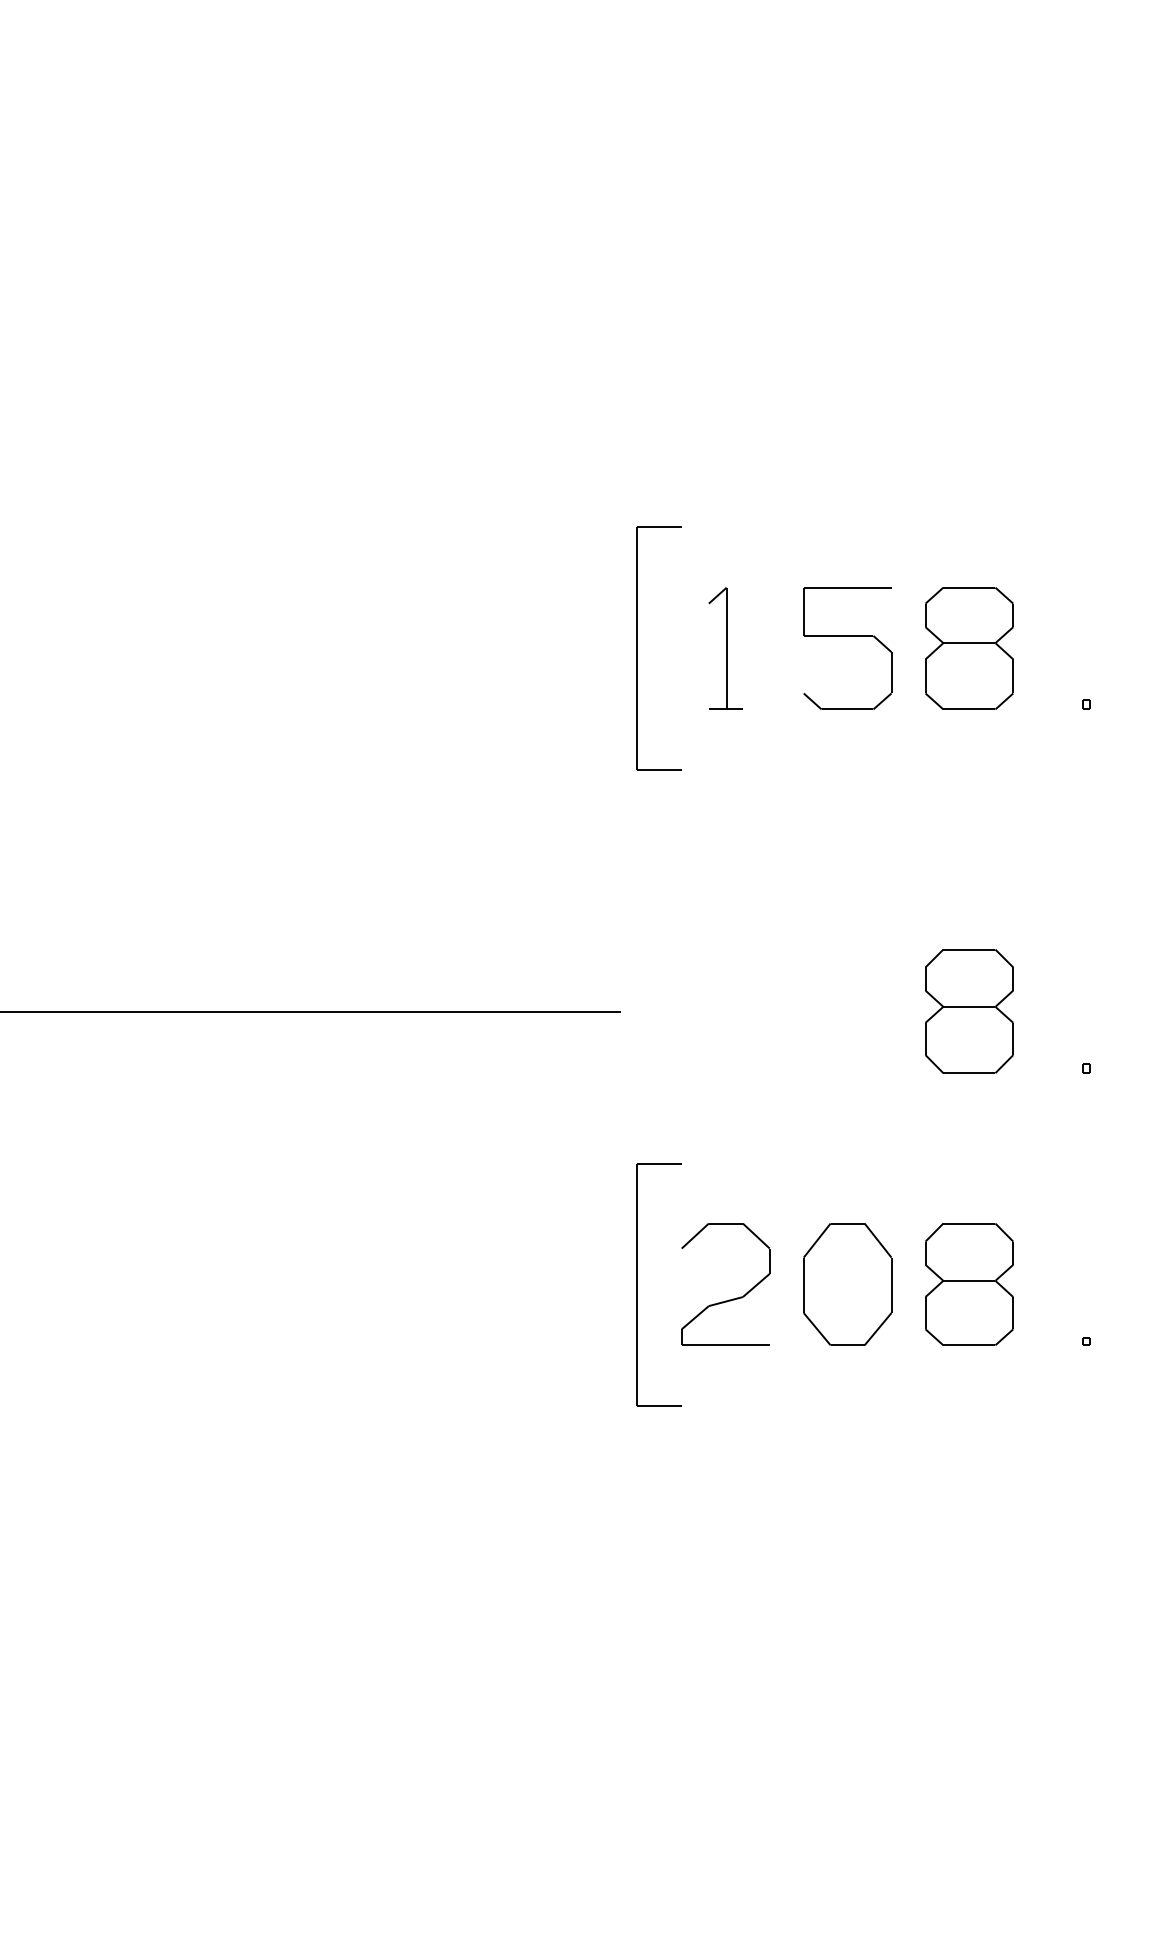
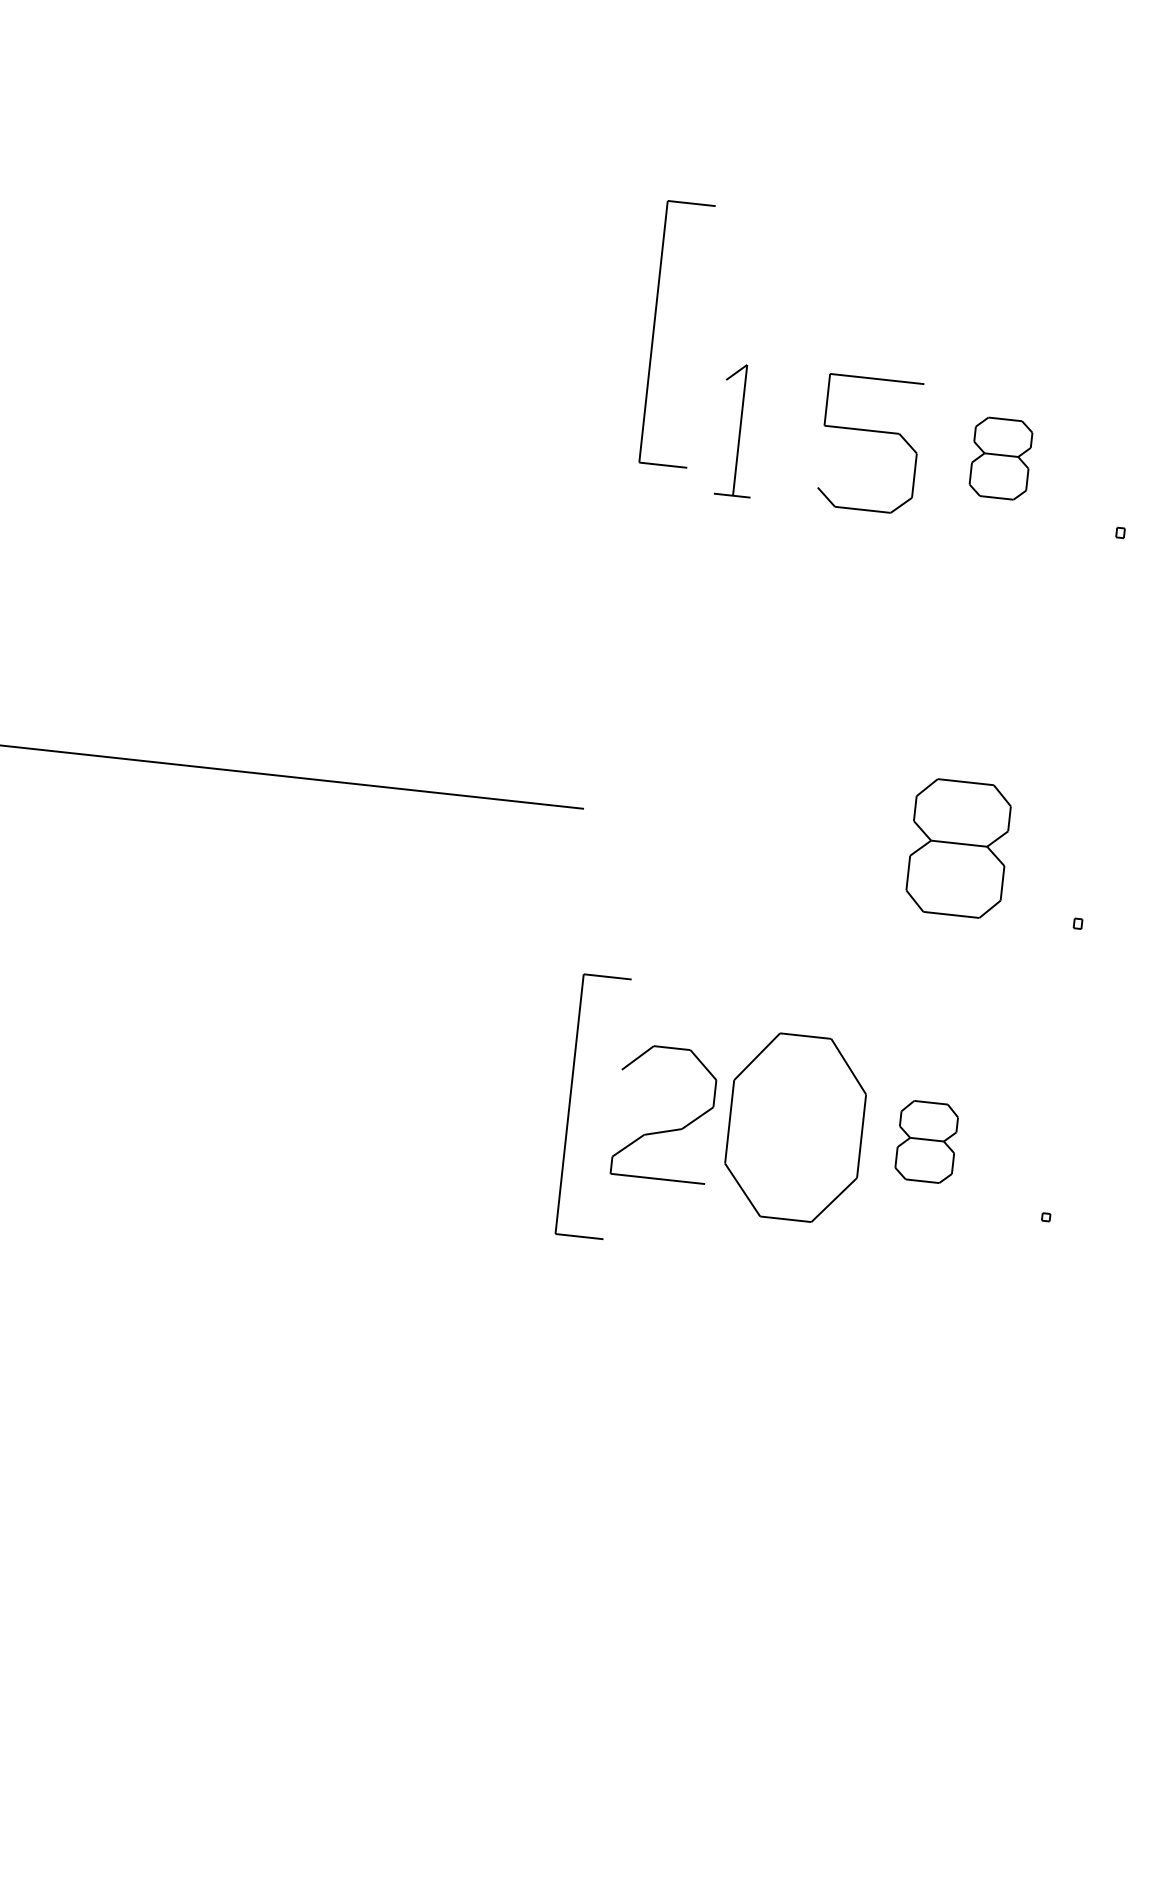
part: (637, 648) -> (653, 331), moved
part: (969, 648) -> (1001, 458), size x0.6
part: (847, 1284) -> (795, 1127), size x1.4
part: (969, 1284) -> (926, 1142), size x0.6

